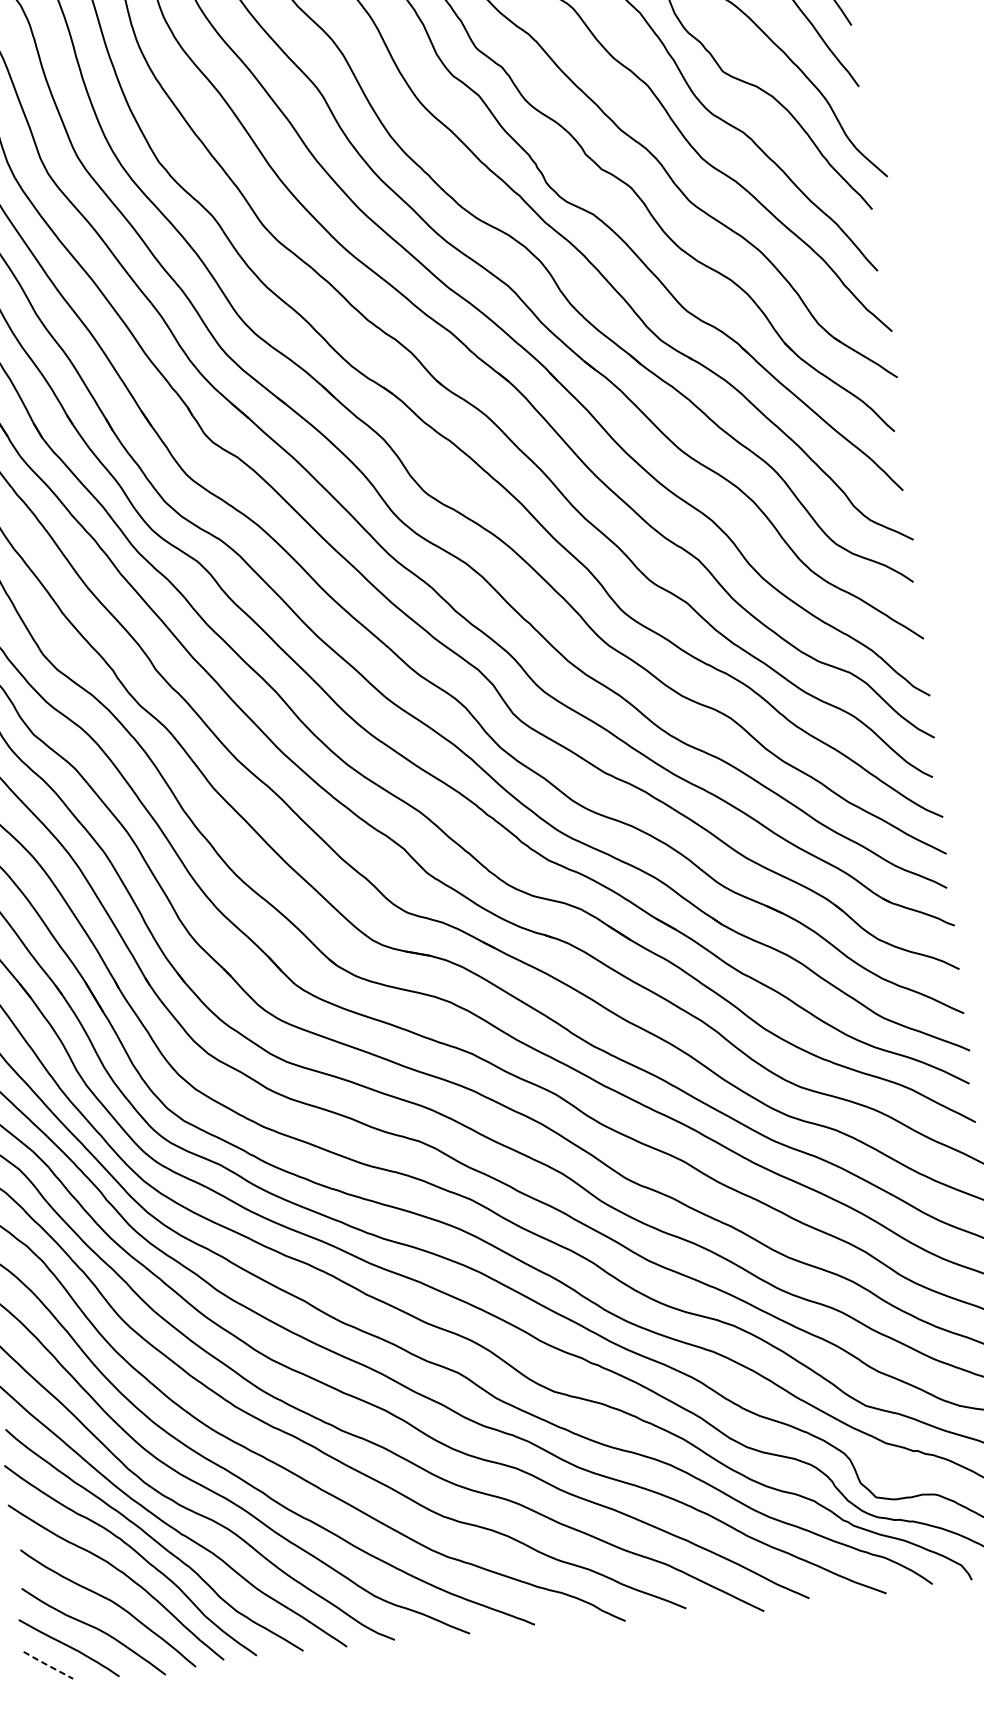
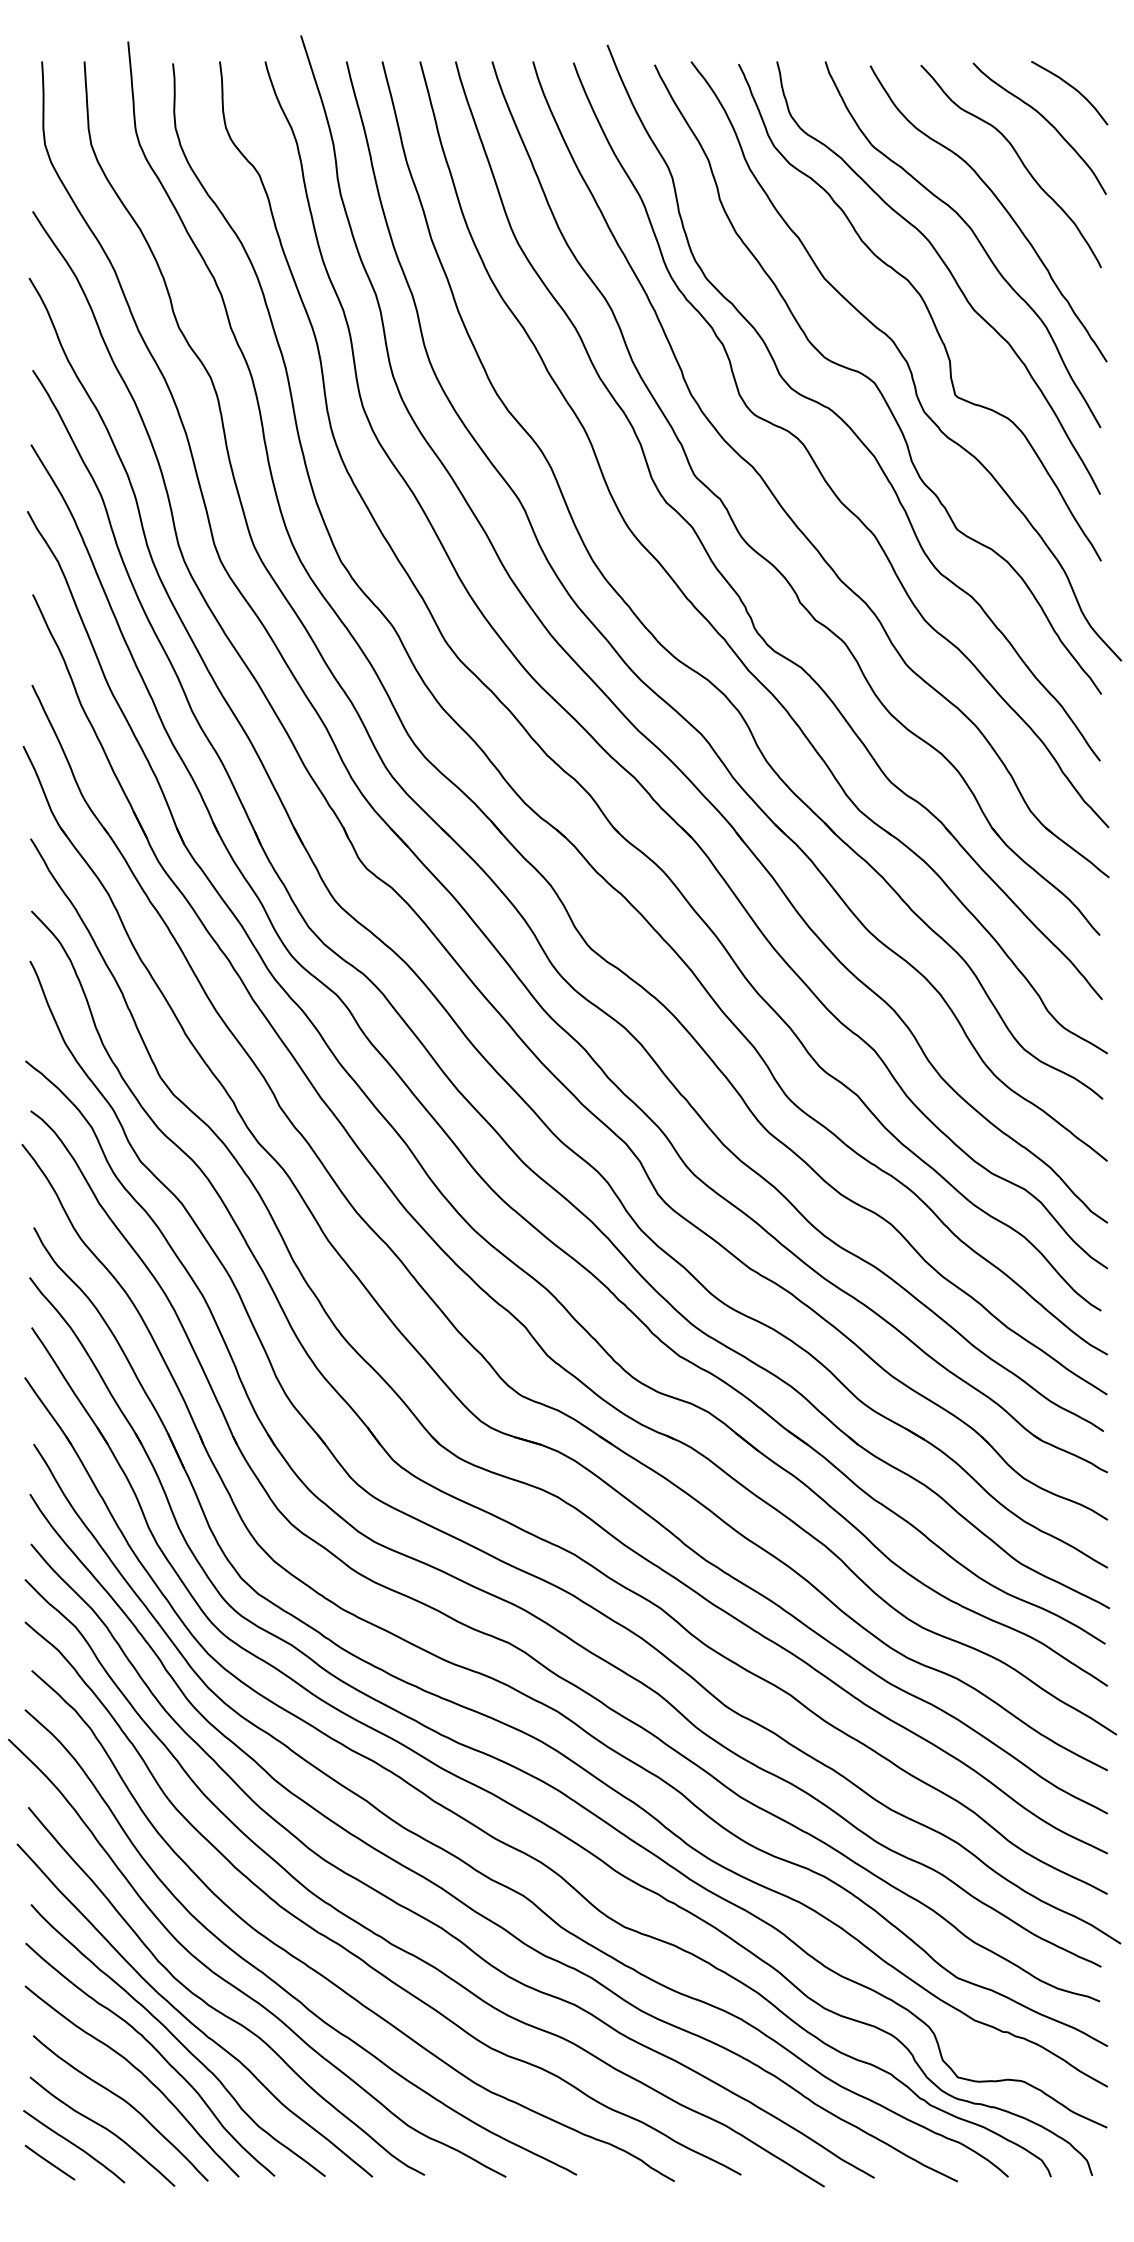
line: (47, 1665) -> (49, 2162), dashed -> solid

